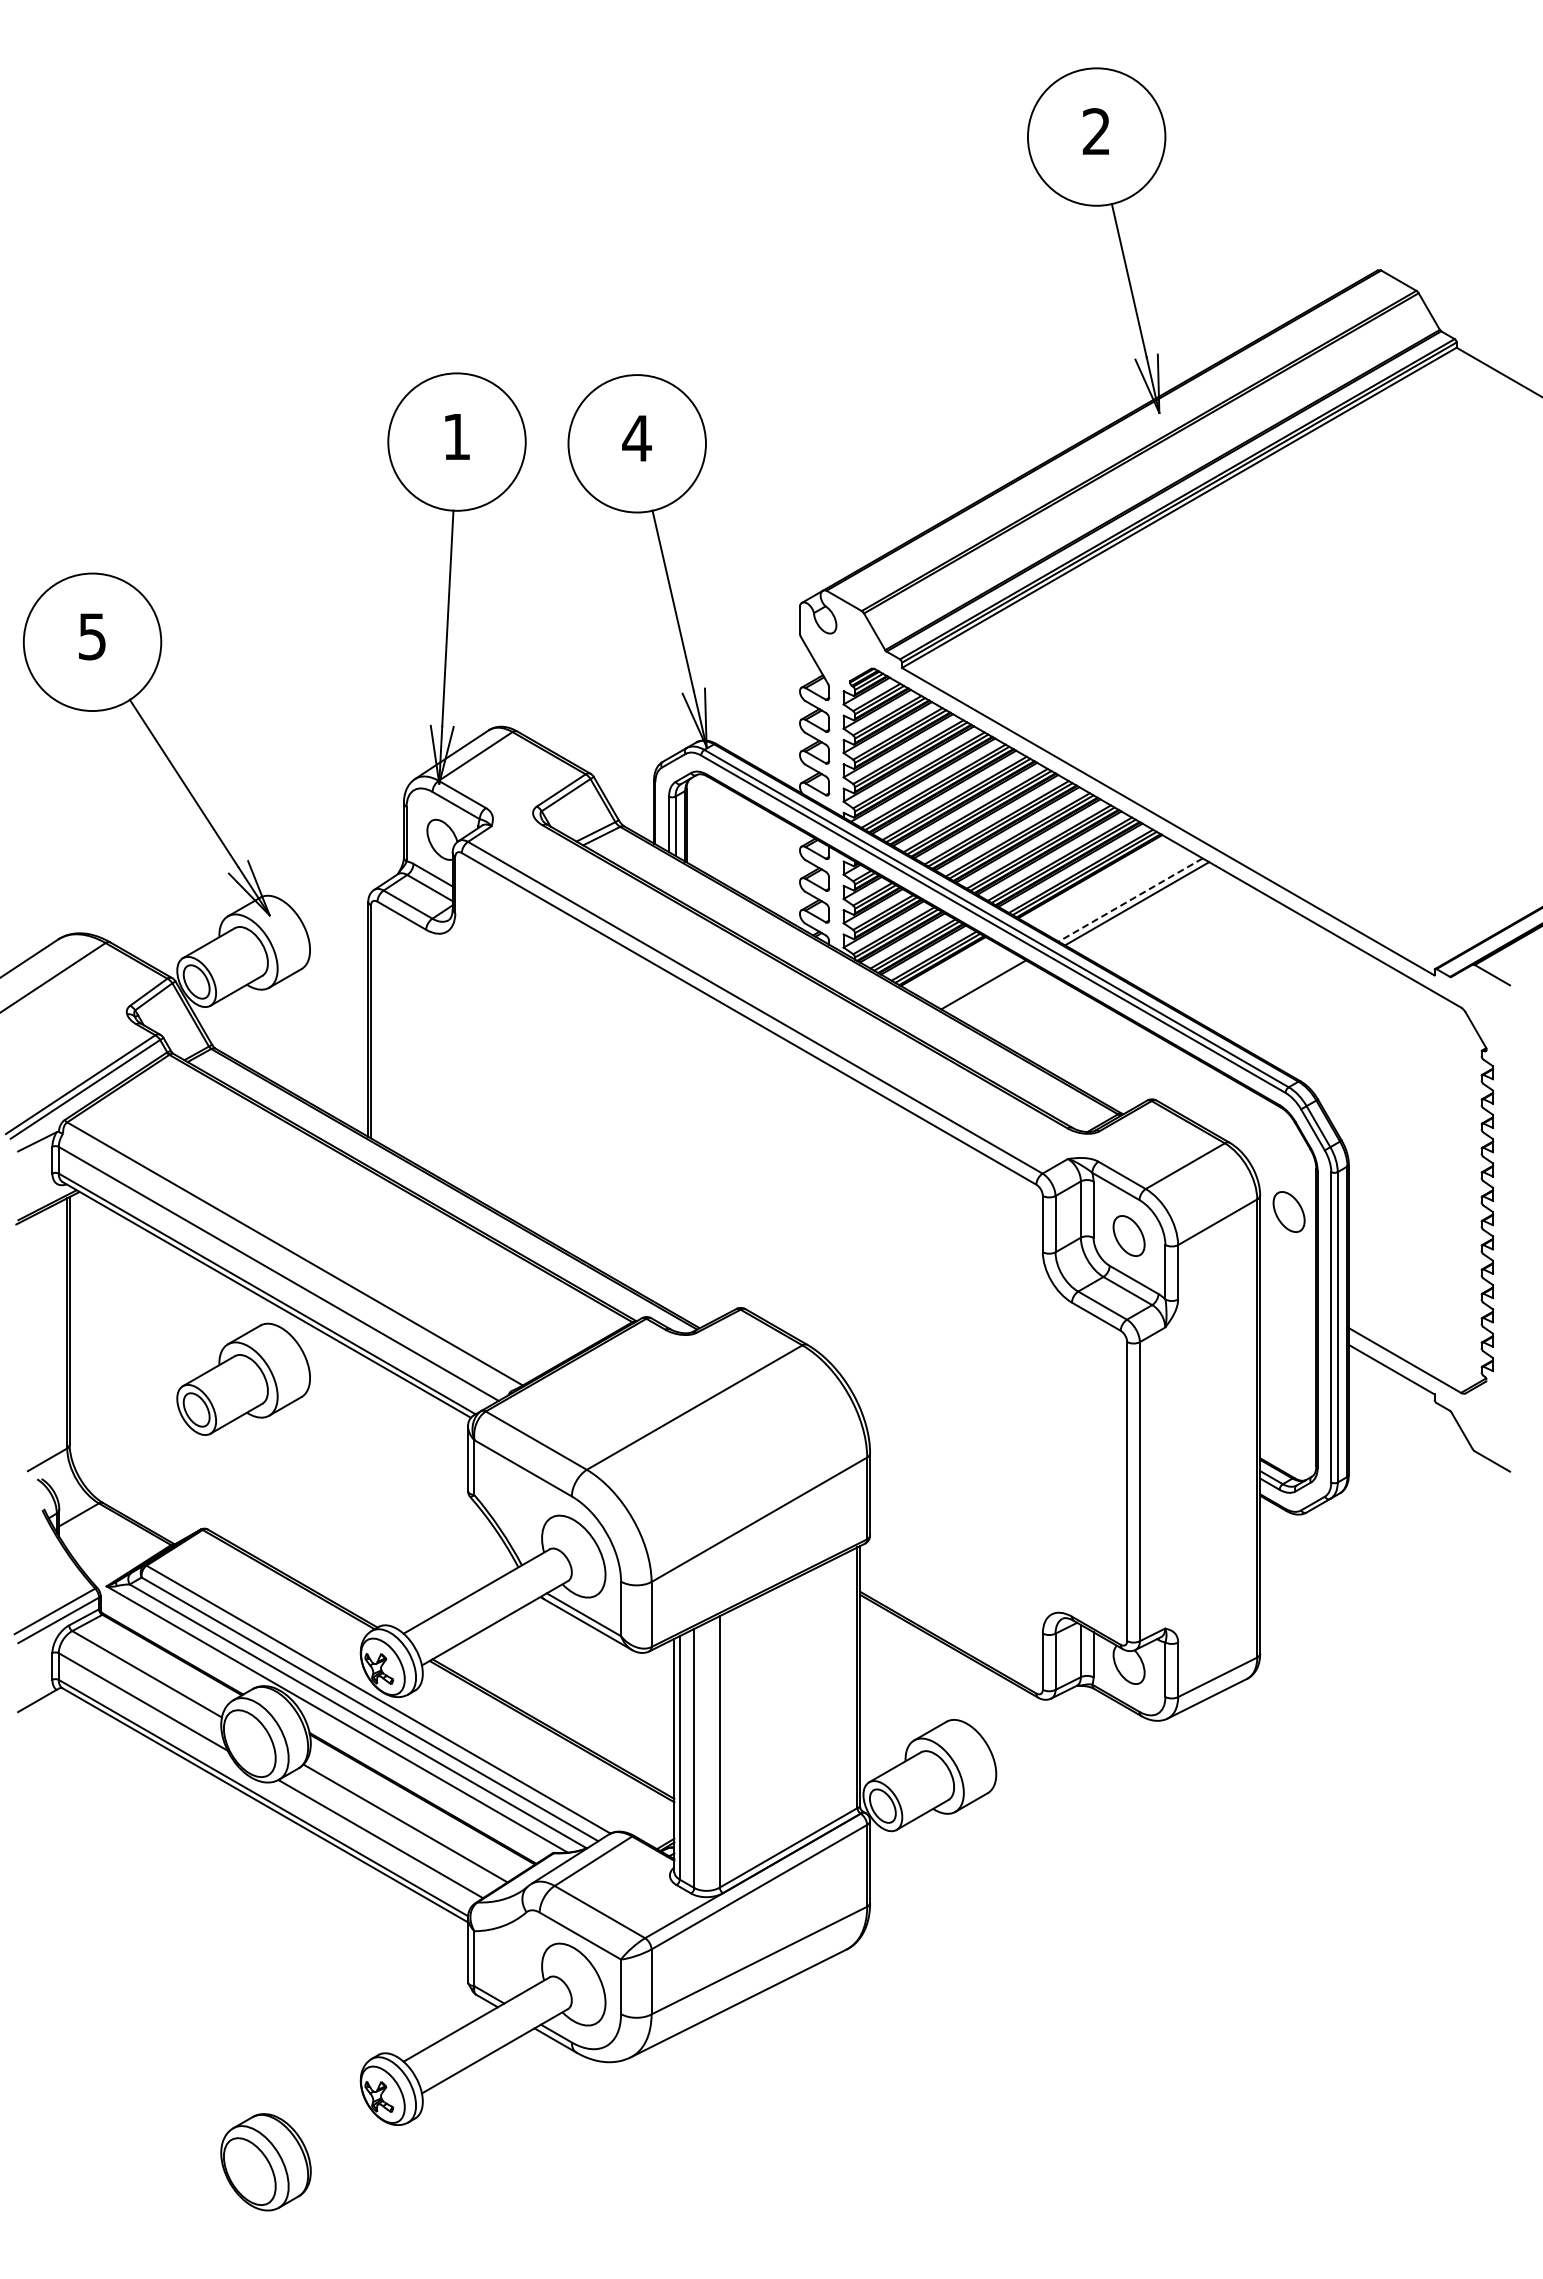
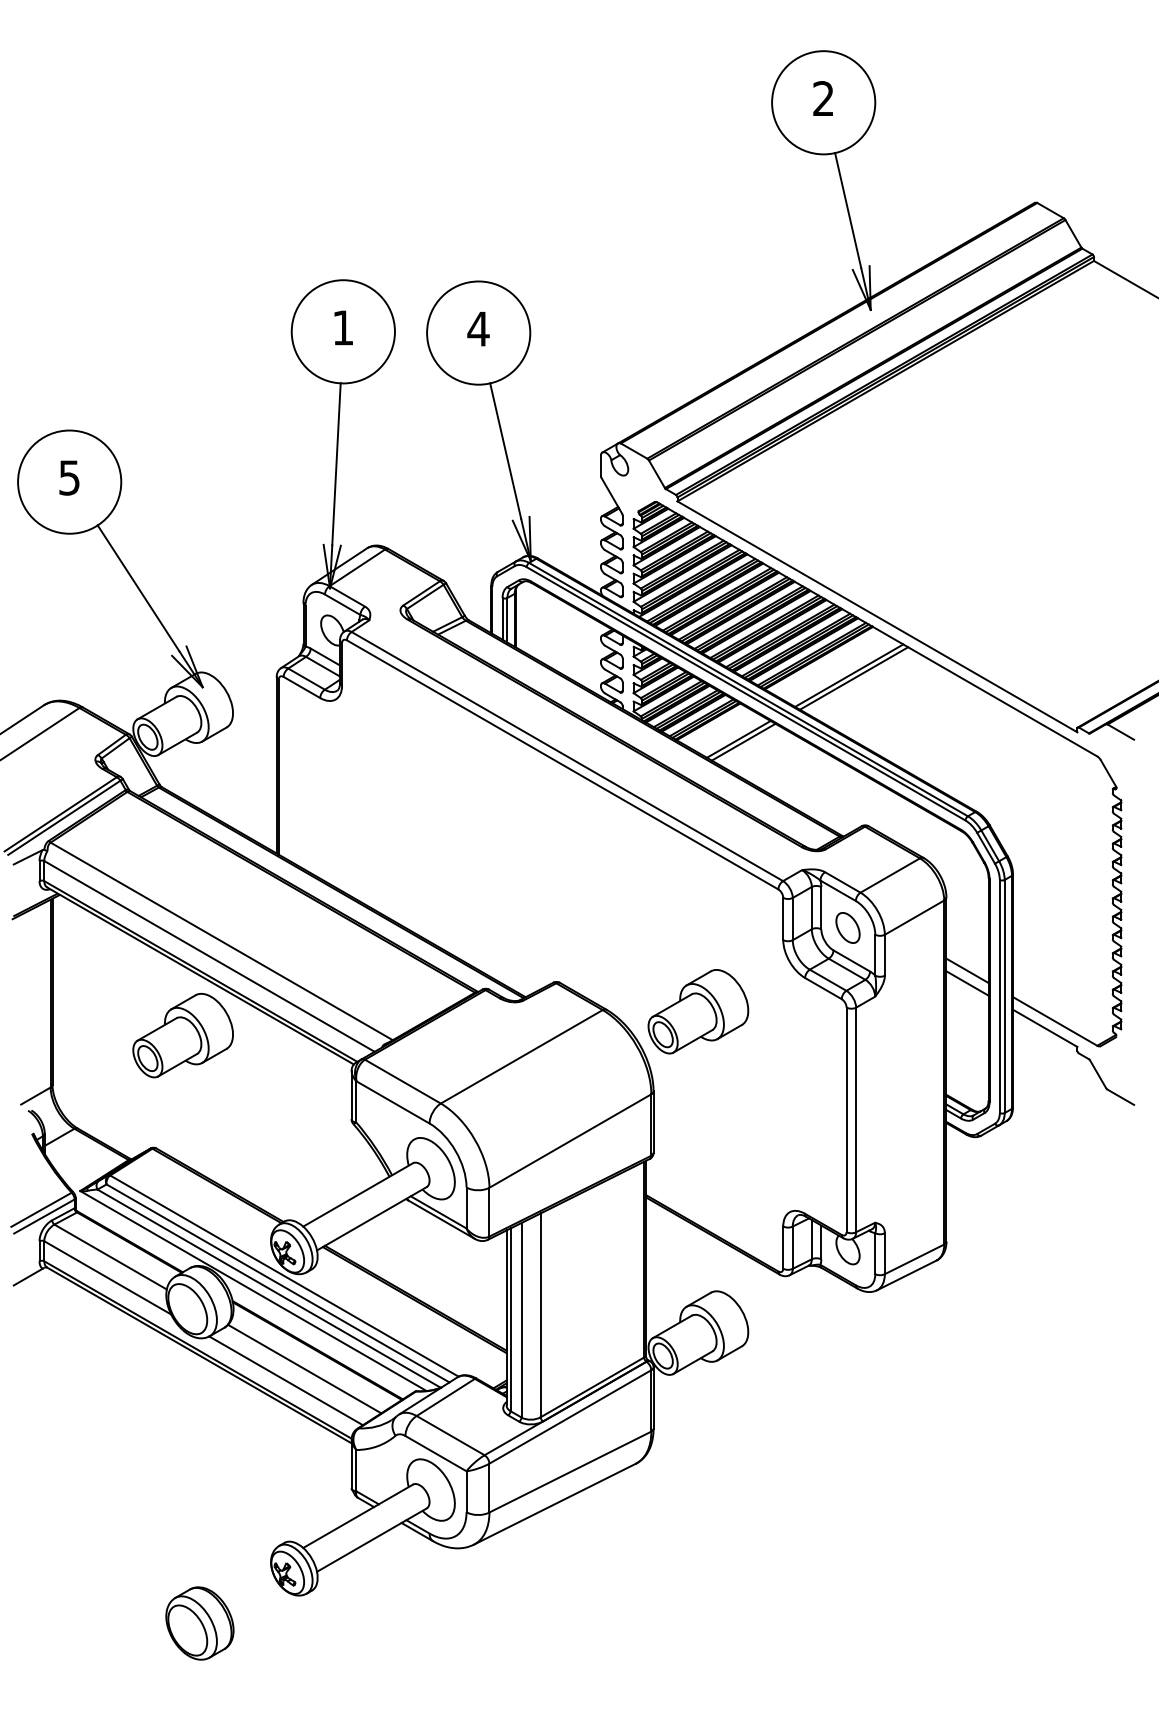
line: (1130, 900) -> (849, 676), dashed -> solid
line: (989, 988) -> (743, 742), added
part: (1288, 1211) -> (967, 909), removed
line: (1288, 1292) -> (967, 970), added
line: (1288, 1309) -> (967, 983), added
part: (929, 1347) -> (698, 1011), added

